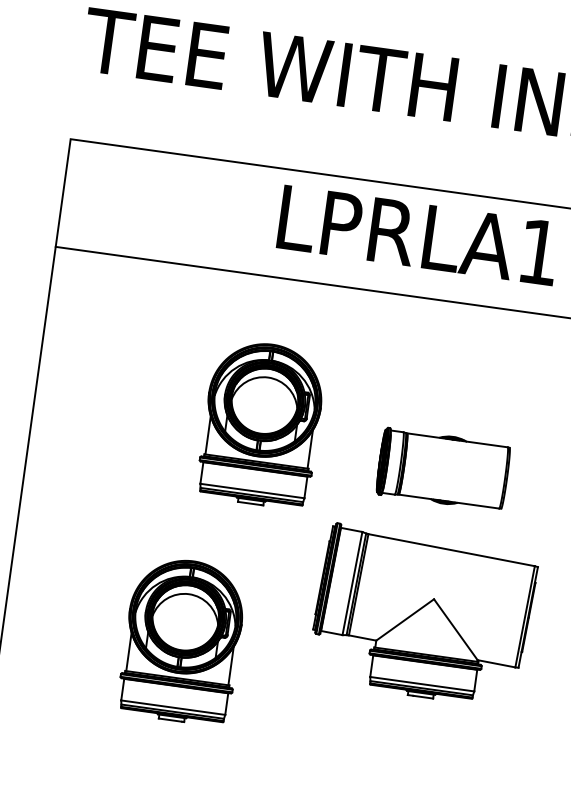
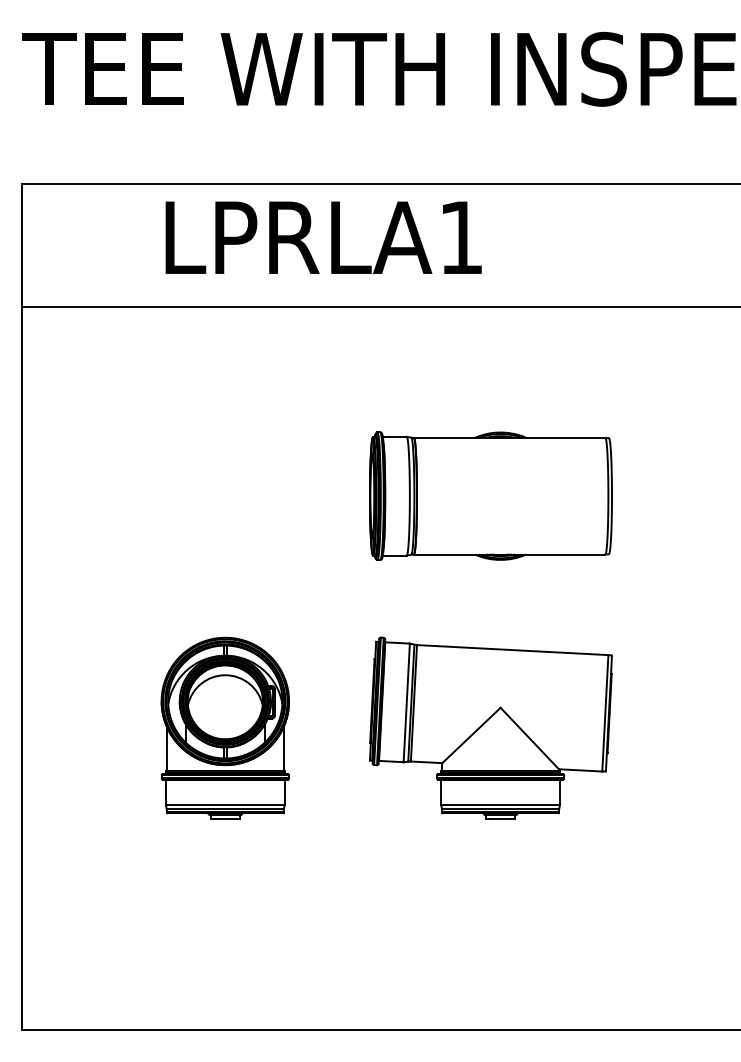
text: (418, 235) -> (323, 237), moved
part: (261, 423) -> (279, 472), removed
part: (443, 468) -> (490, 495), size x1.67
part: (422, 615) -> (490, 727), moved

